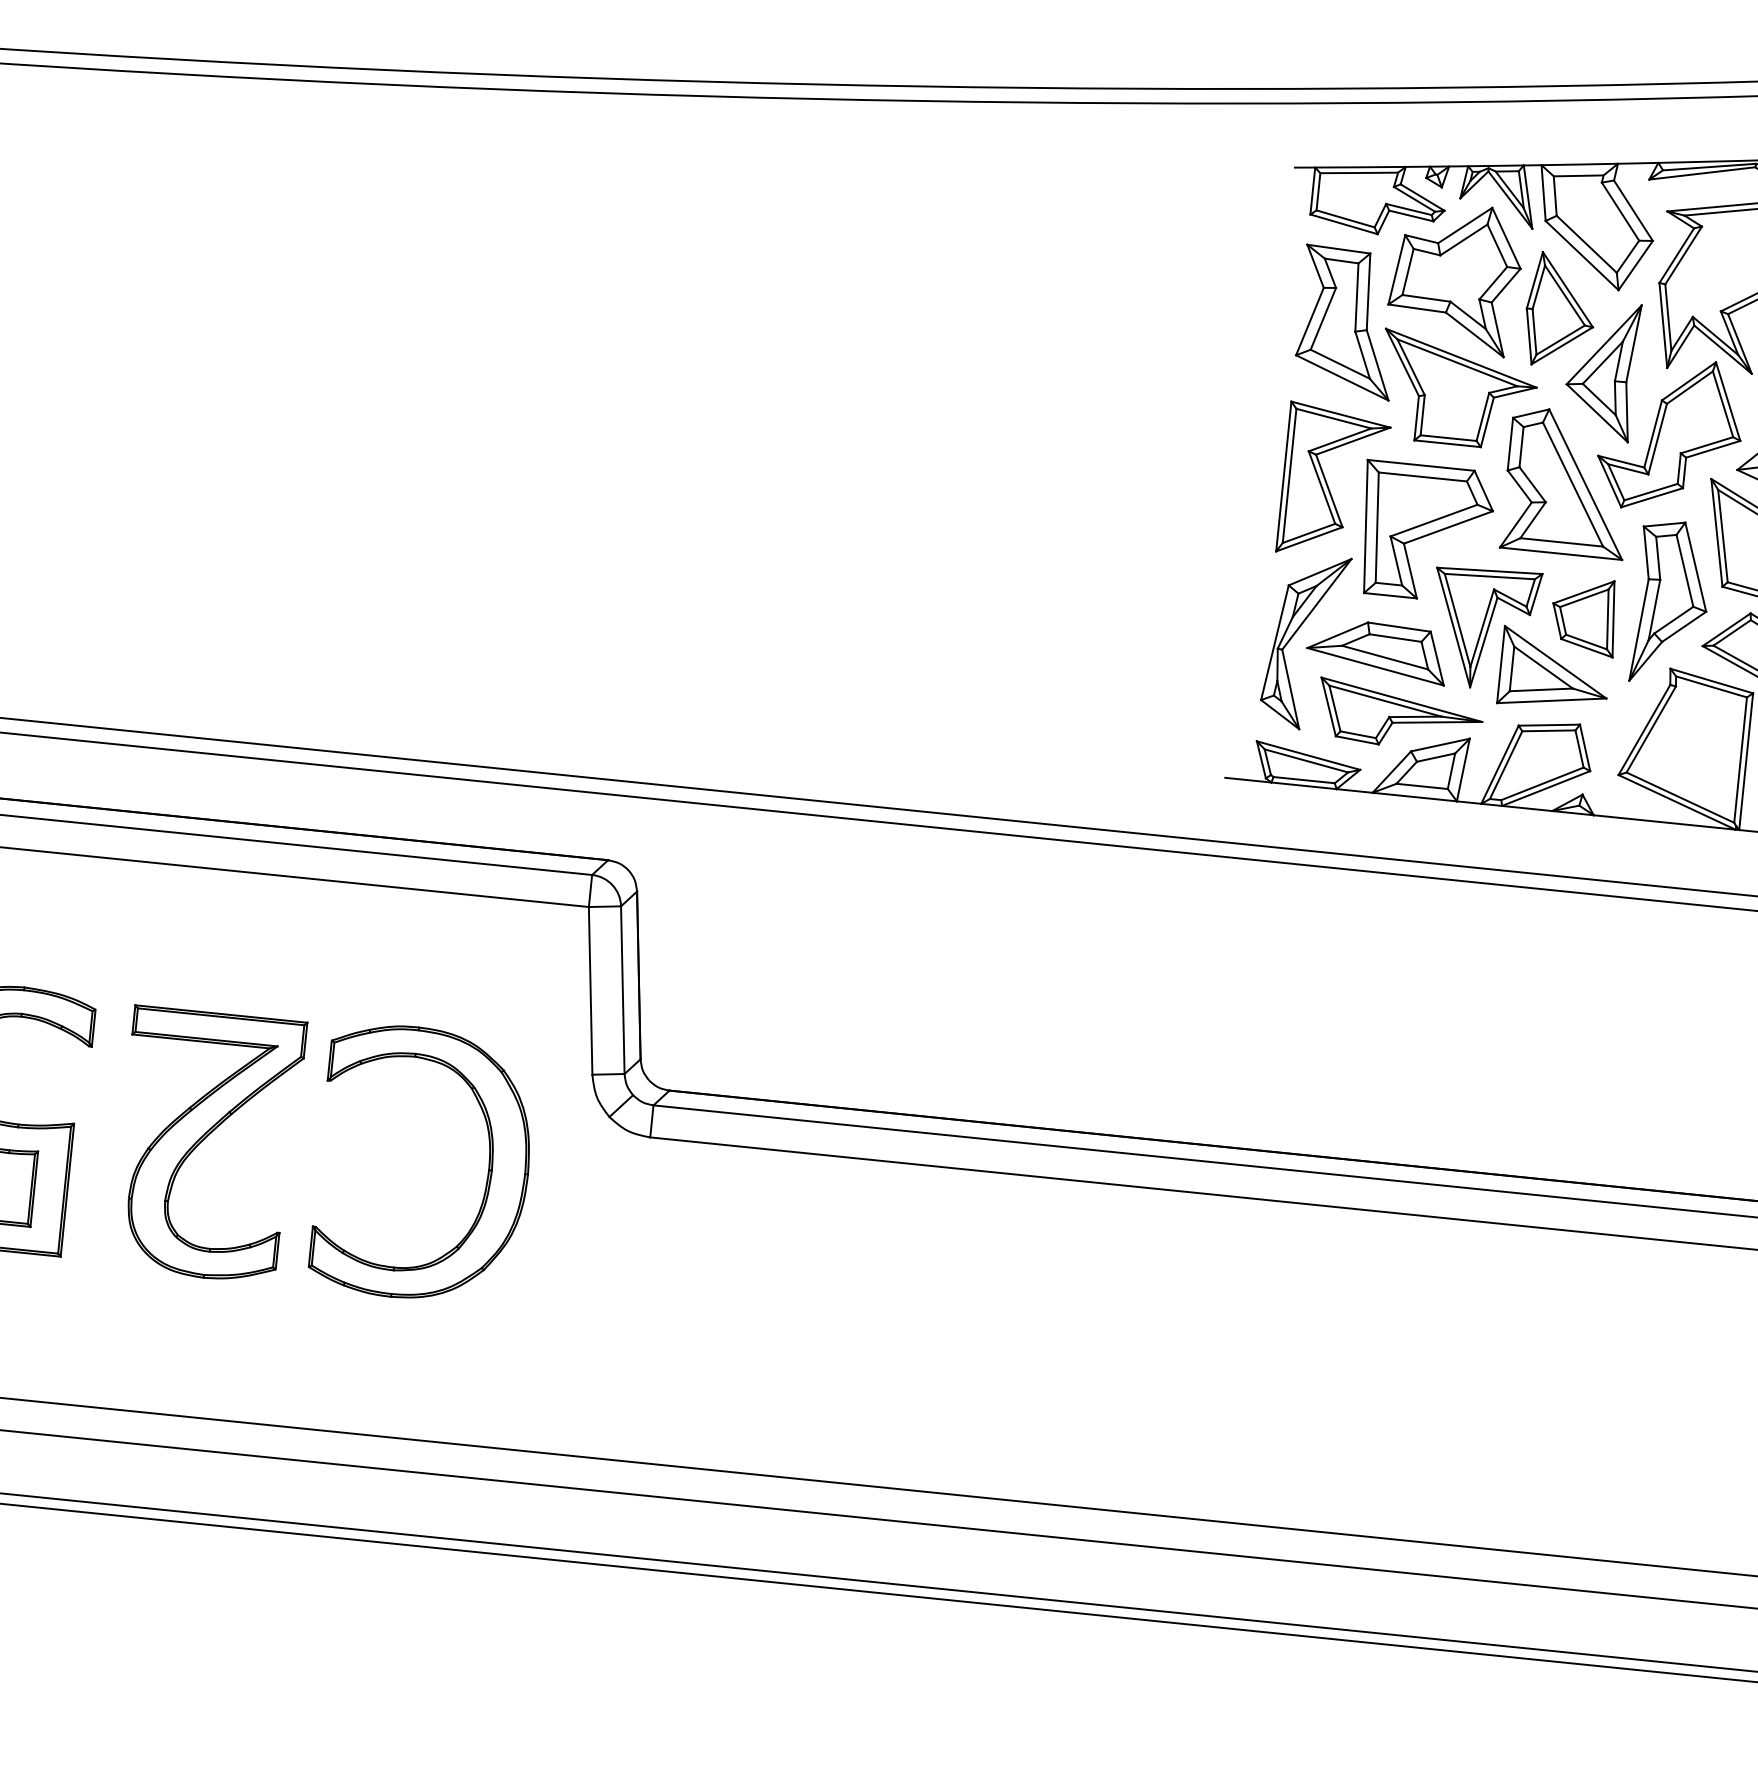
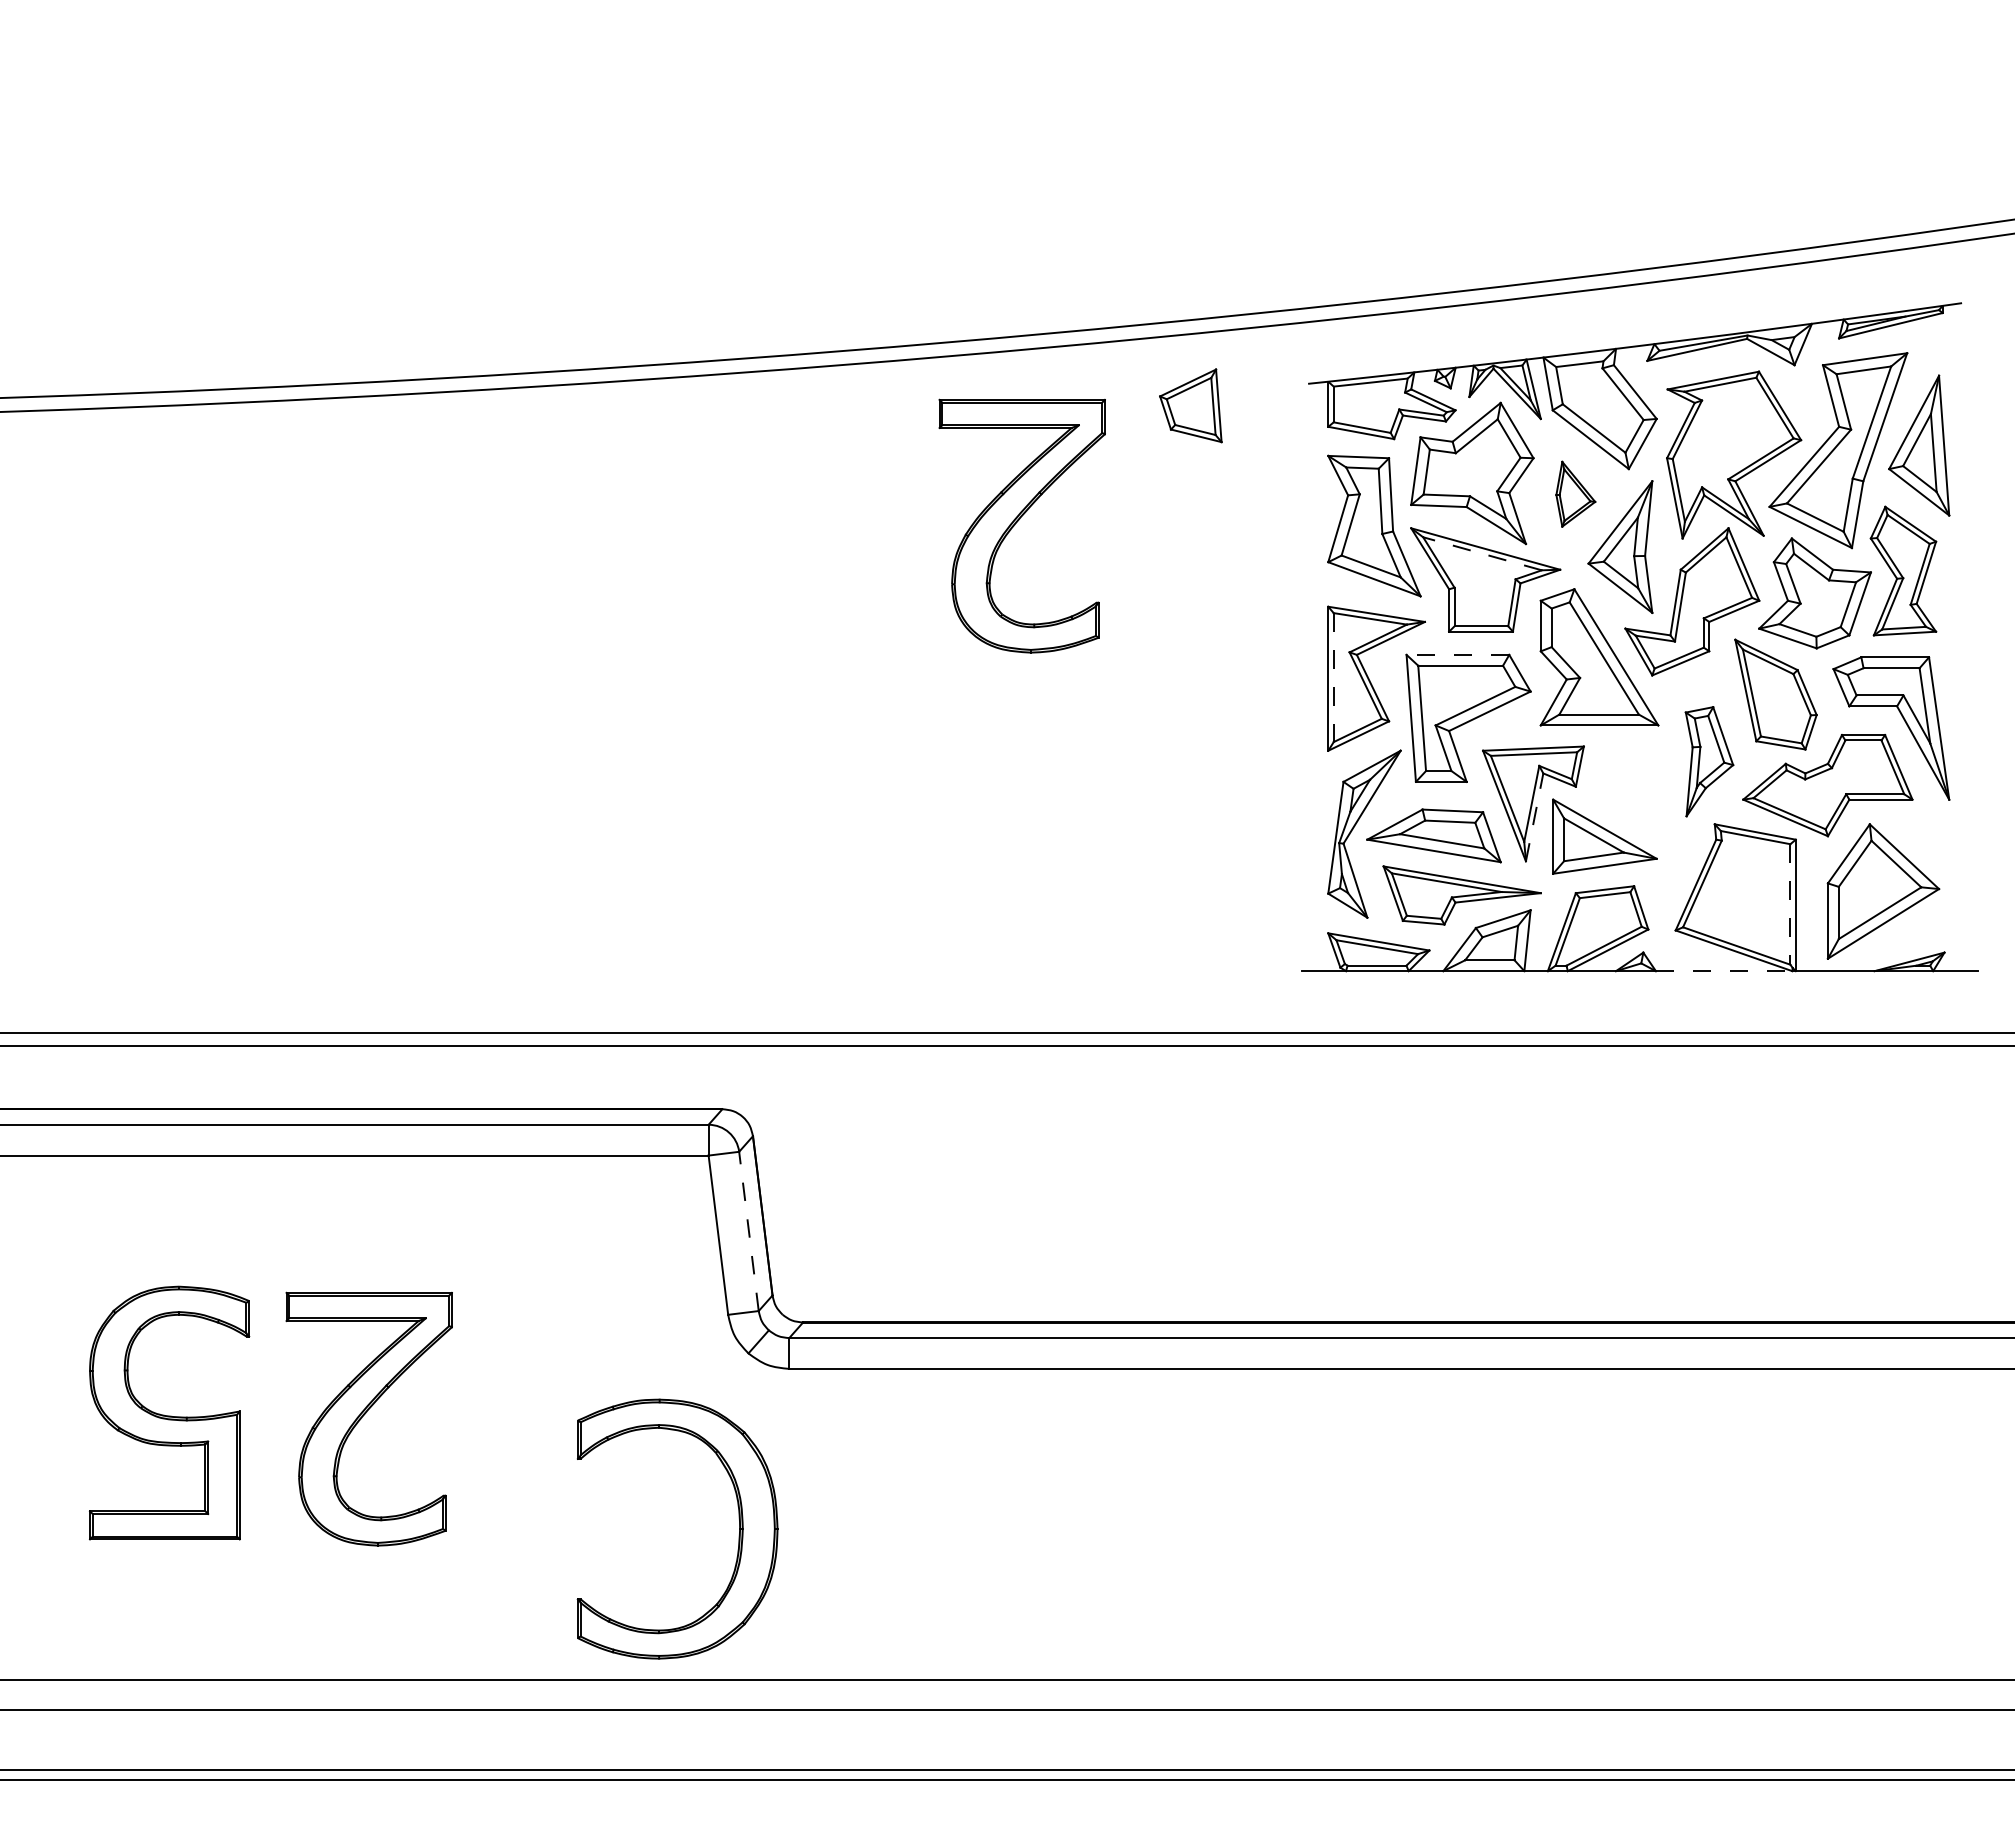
part: (980, 284) -> (1021, 525), added
part: (1560, 310) -> (1575, 494), size x0.6
line: (1457, 362) -> (1482, 553), solid -> dashed
line: (1420, 464) -> (1457, 654), solid -> dashed
line: (1289, 476) -> (1333, 678), solid -> dashed
part: (1671, 602) -> (1709, 761), size x0.7
part: (1584, 616) -> (1190, 405), moved
line: (1483, 642) -> (1534, 817), solid -> dashed
line: (1740, 760) -> (1790, 904), solid -> dashed
line: (1665, 822) -> (1724, 971), solid -> dashed
line: (622, 989) -> (748, 1230), solid -> dashed
part: (486, 1177) -> (738, 1535), moved

